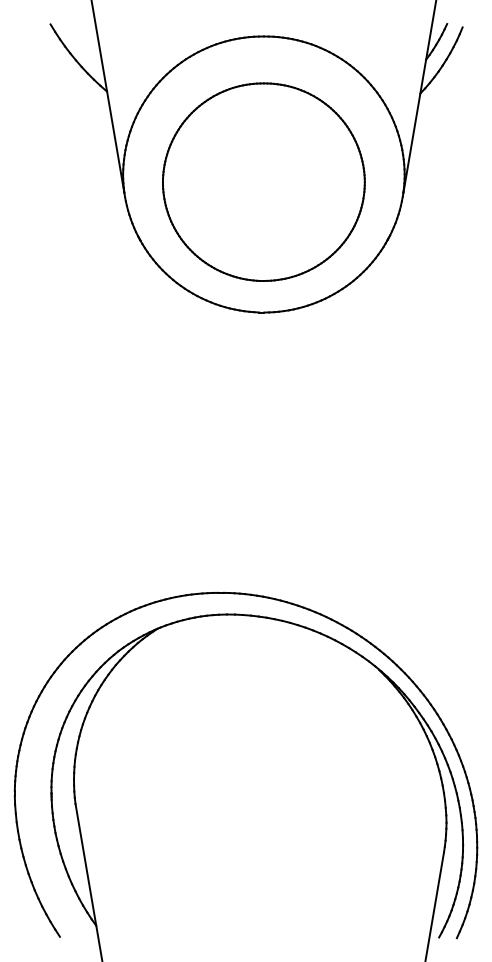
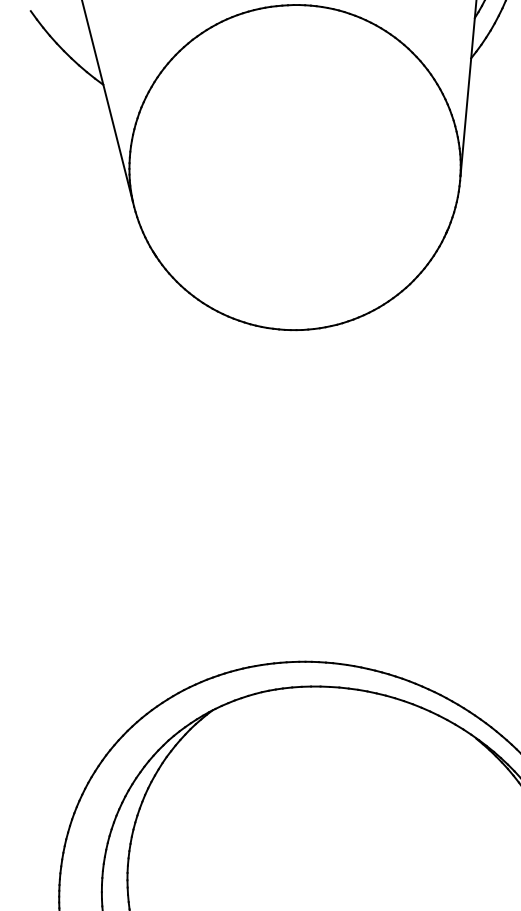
part: (263, 181) -> (295, 175), removed

